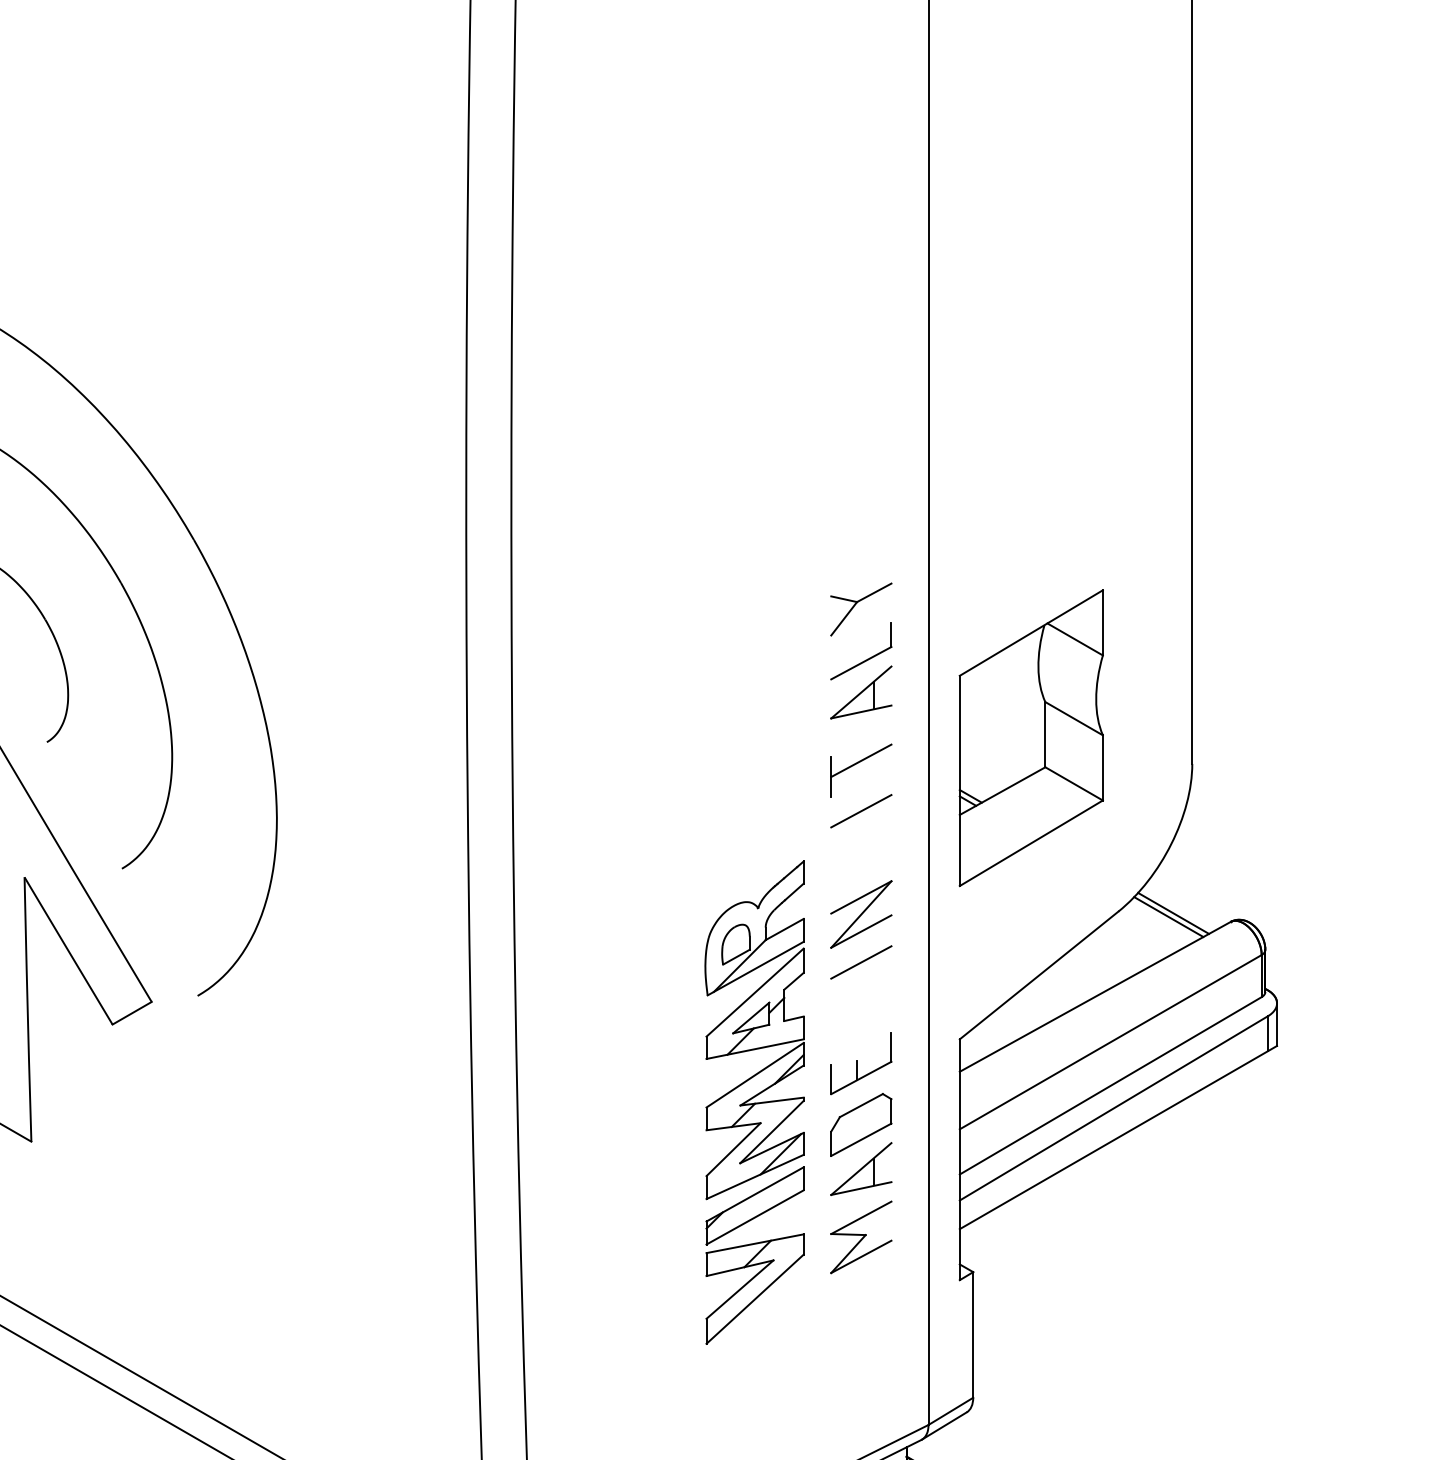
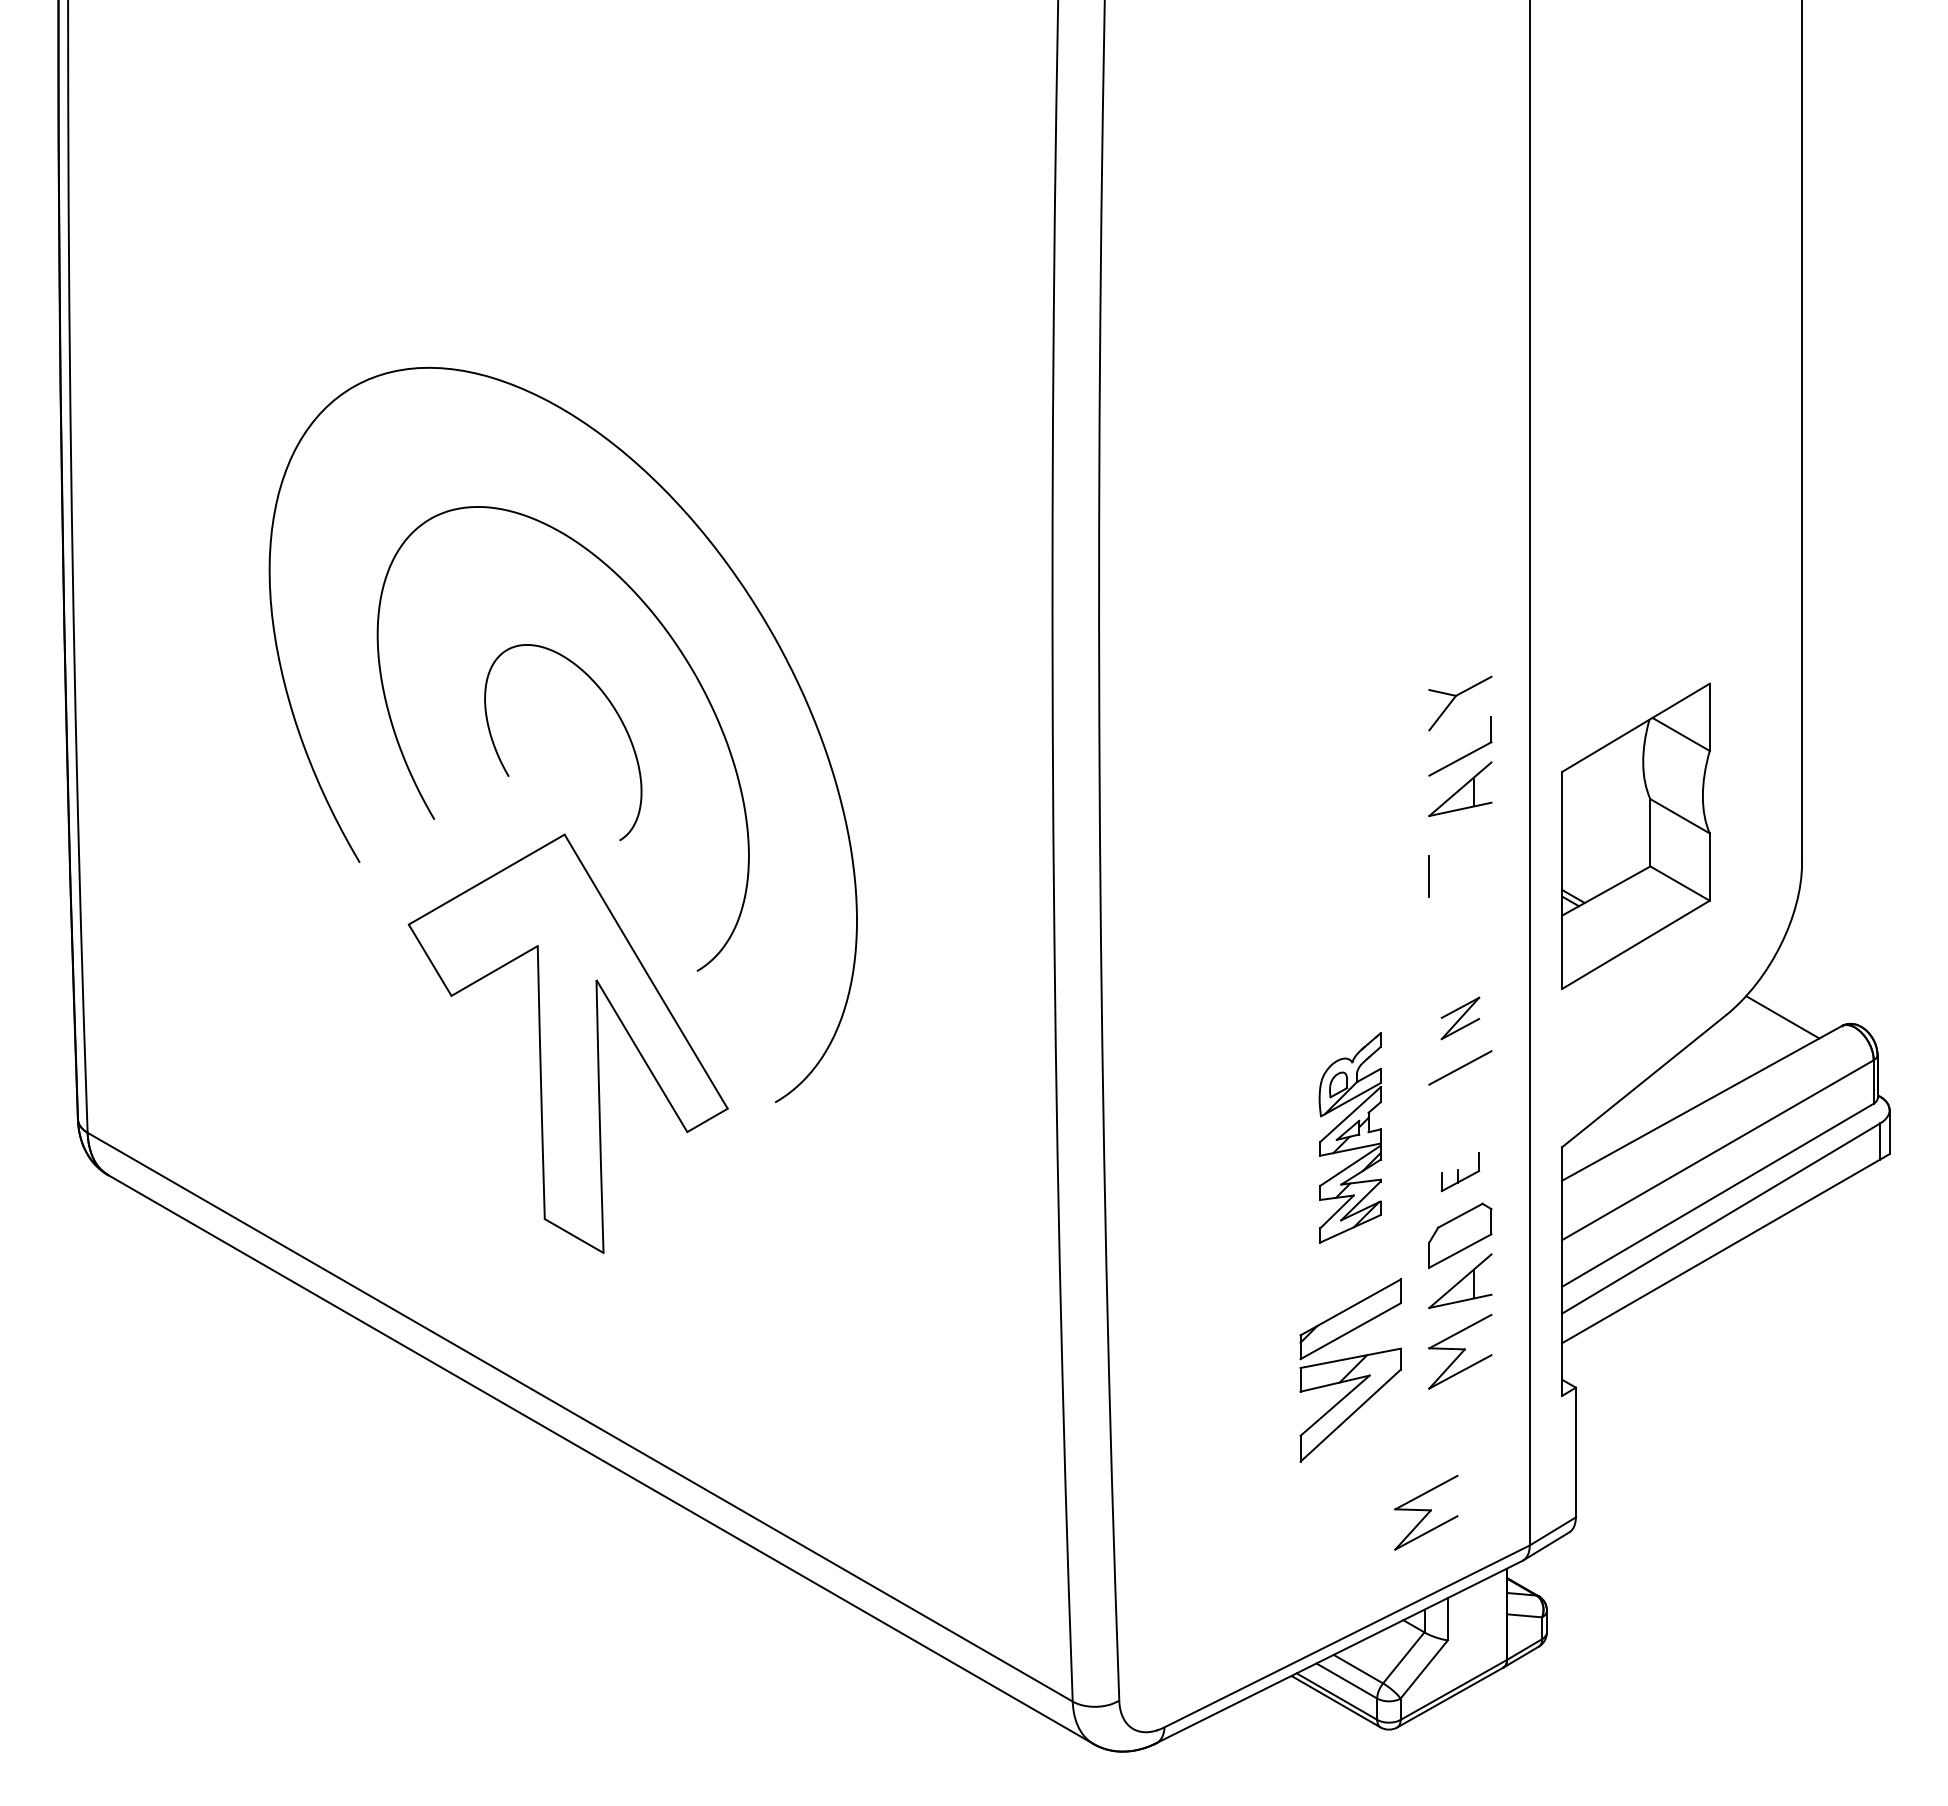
line: (861, 760) -> (1460, 859), removed
line: (861, 810) -> (1460, 911), removed
part: (861, 914) -> (1460, 1018), size x0.6
line: (1168, 916) -> (1777, 1020), removed
part: (753, 1029) -> (1349, 1137), size x0.6
part: (861, 1062) -> (1460, 1171), size x0.6
part: (828, 1393) -> (1426, 1512), added

